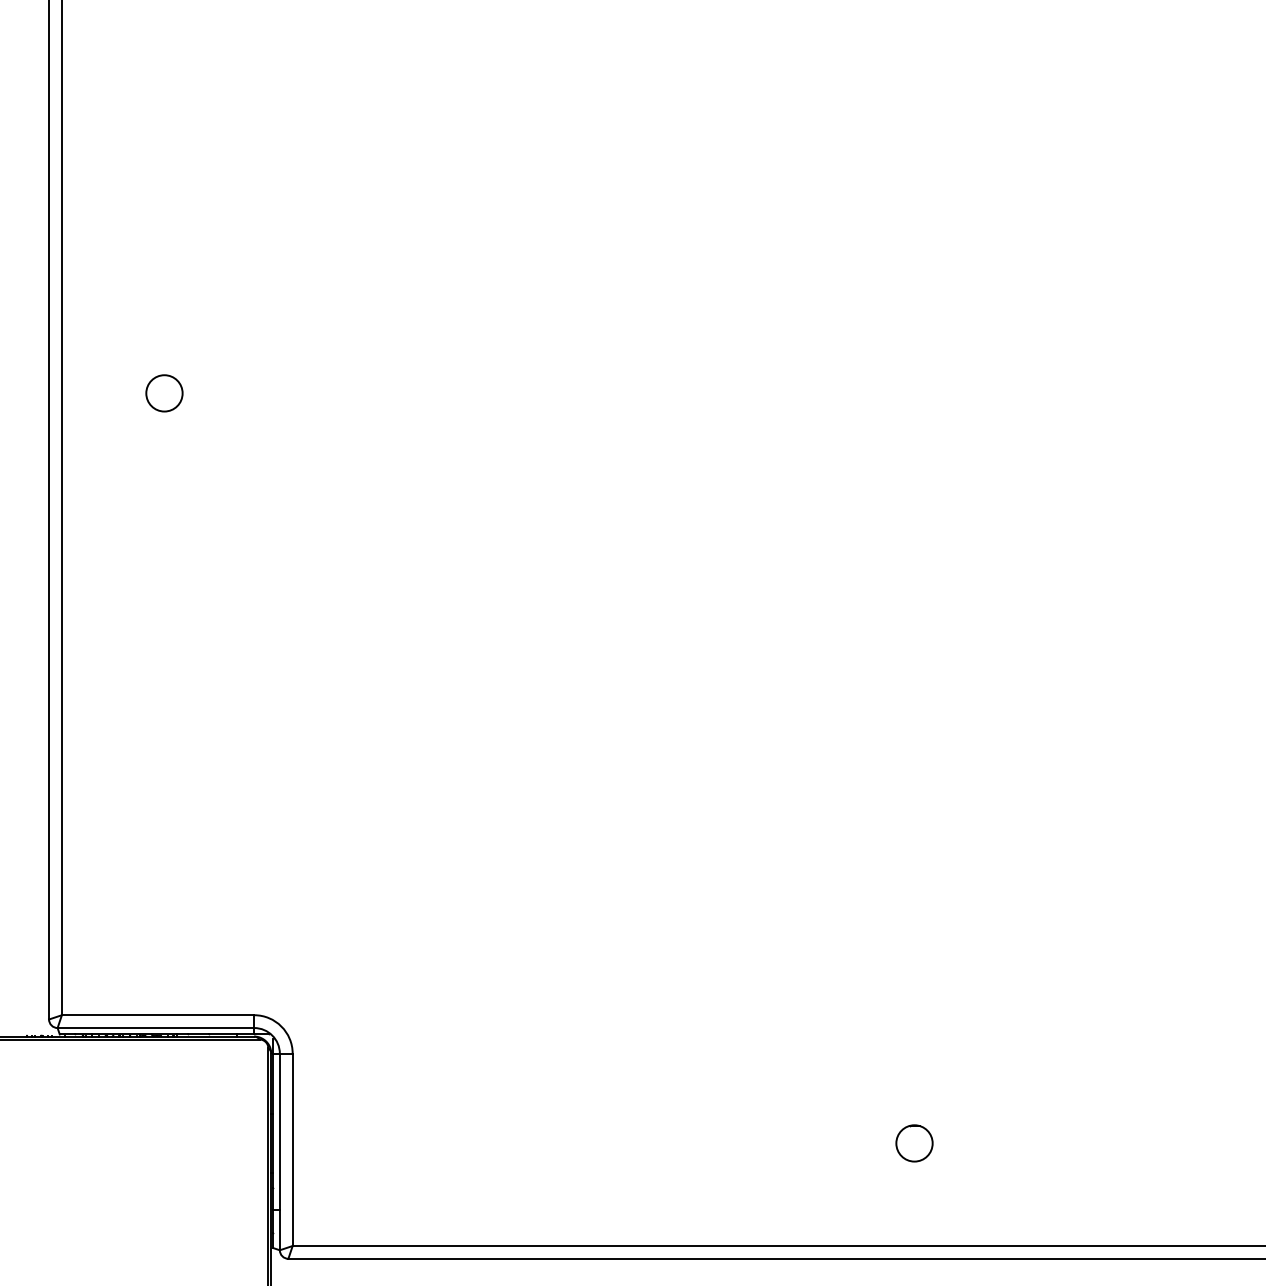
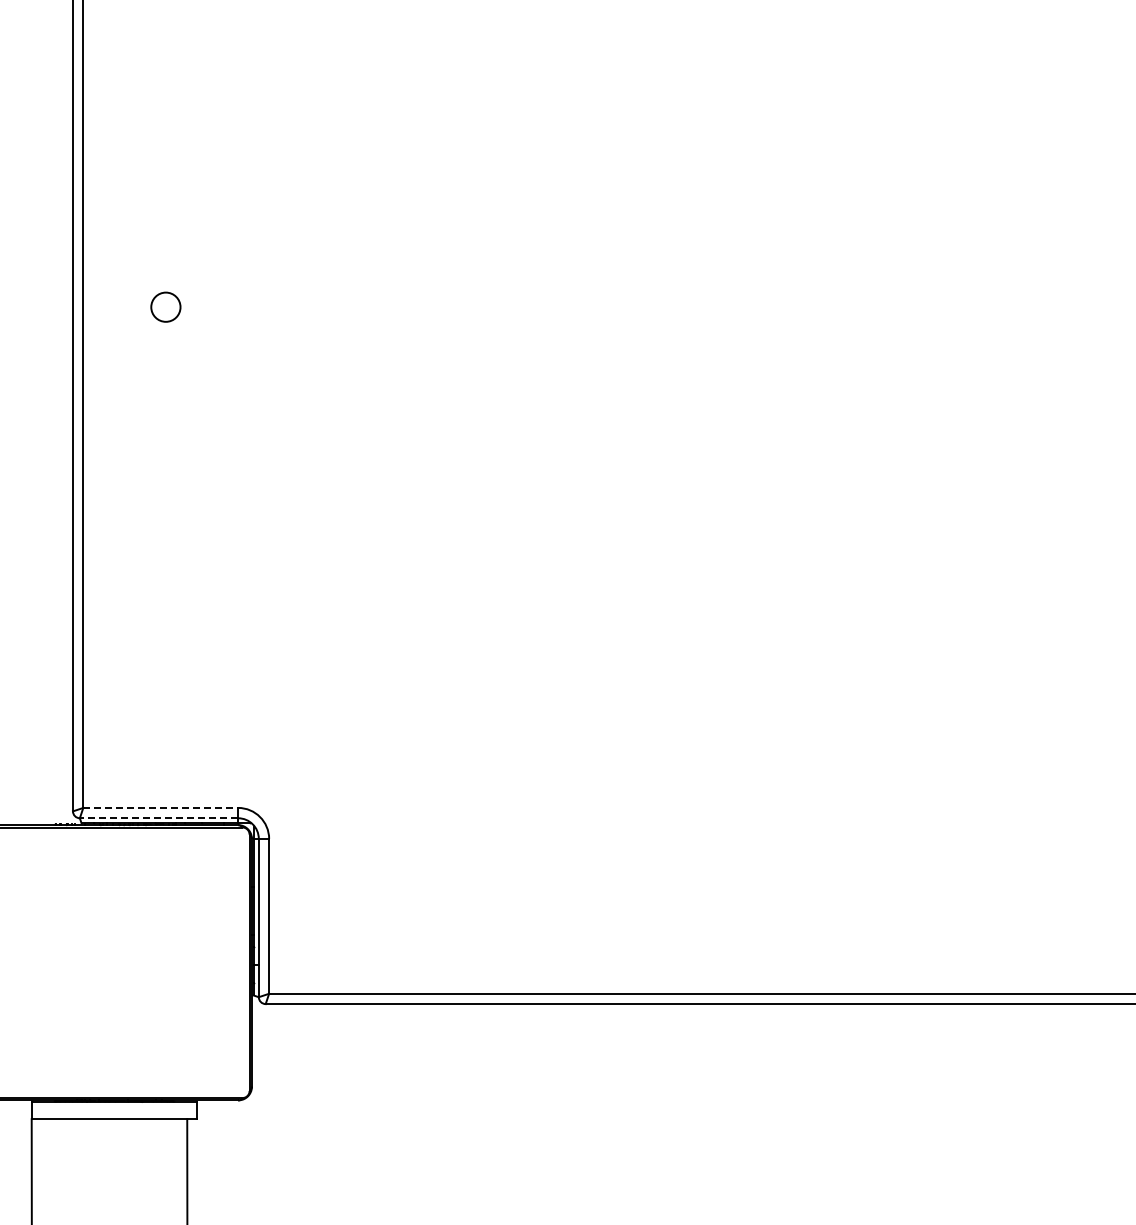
line: (158, 1014) -> (161, 807), solid -> dashed
line: (155, 1028) -> (158, 818), solid -> dashed
circle: (914, 1142) -> (769, 910), removed

